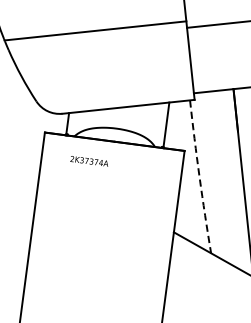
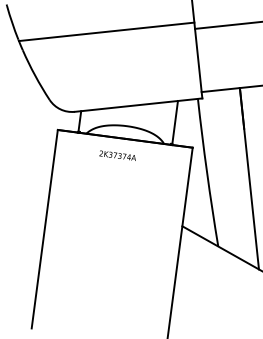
text: (89, 161) -> (117, 155), moved
arc: (199, 176) -> (207, 172), dashed -> solid

